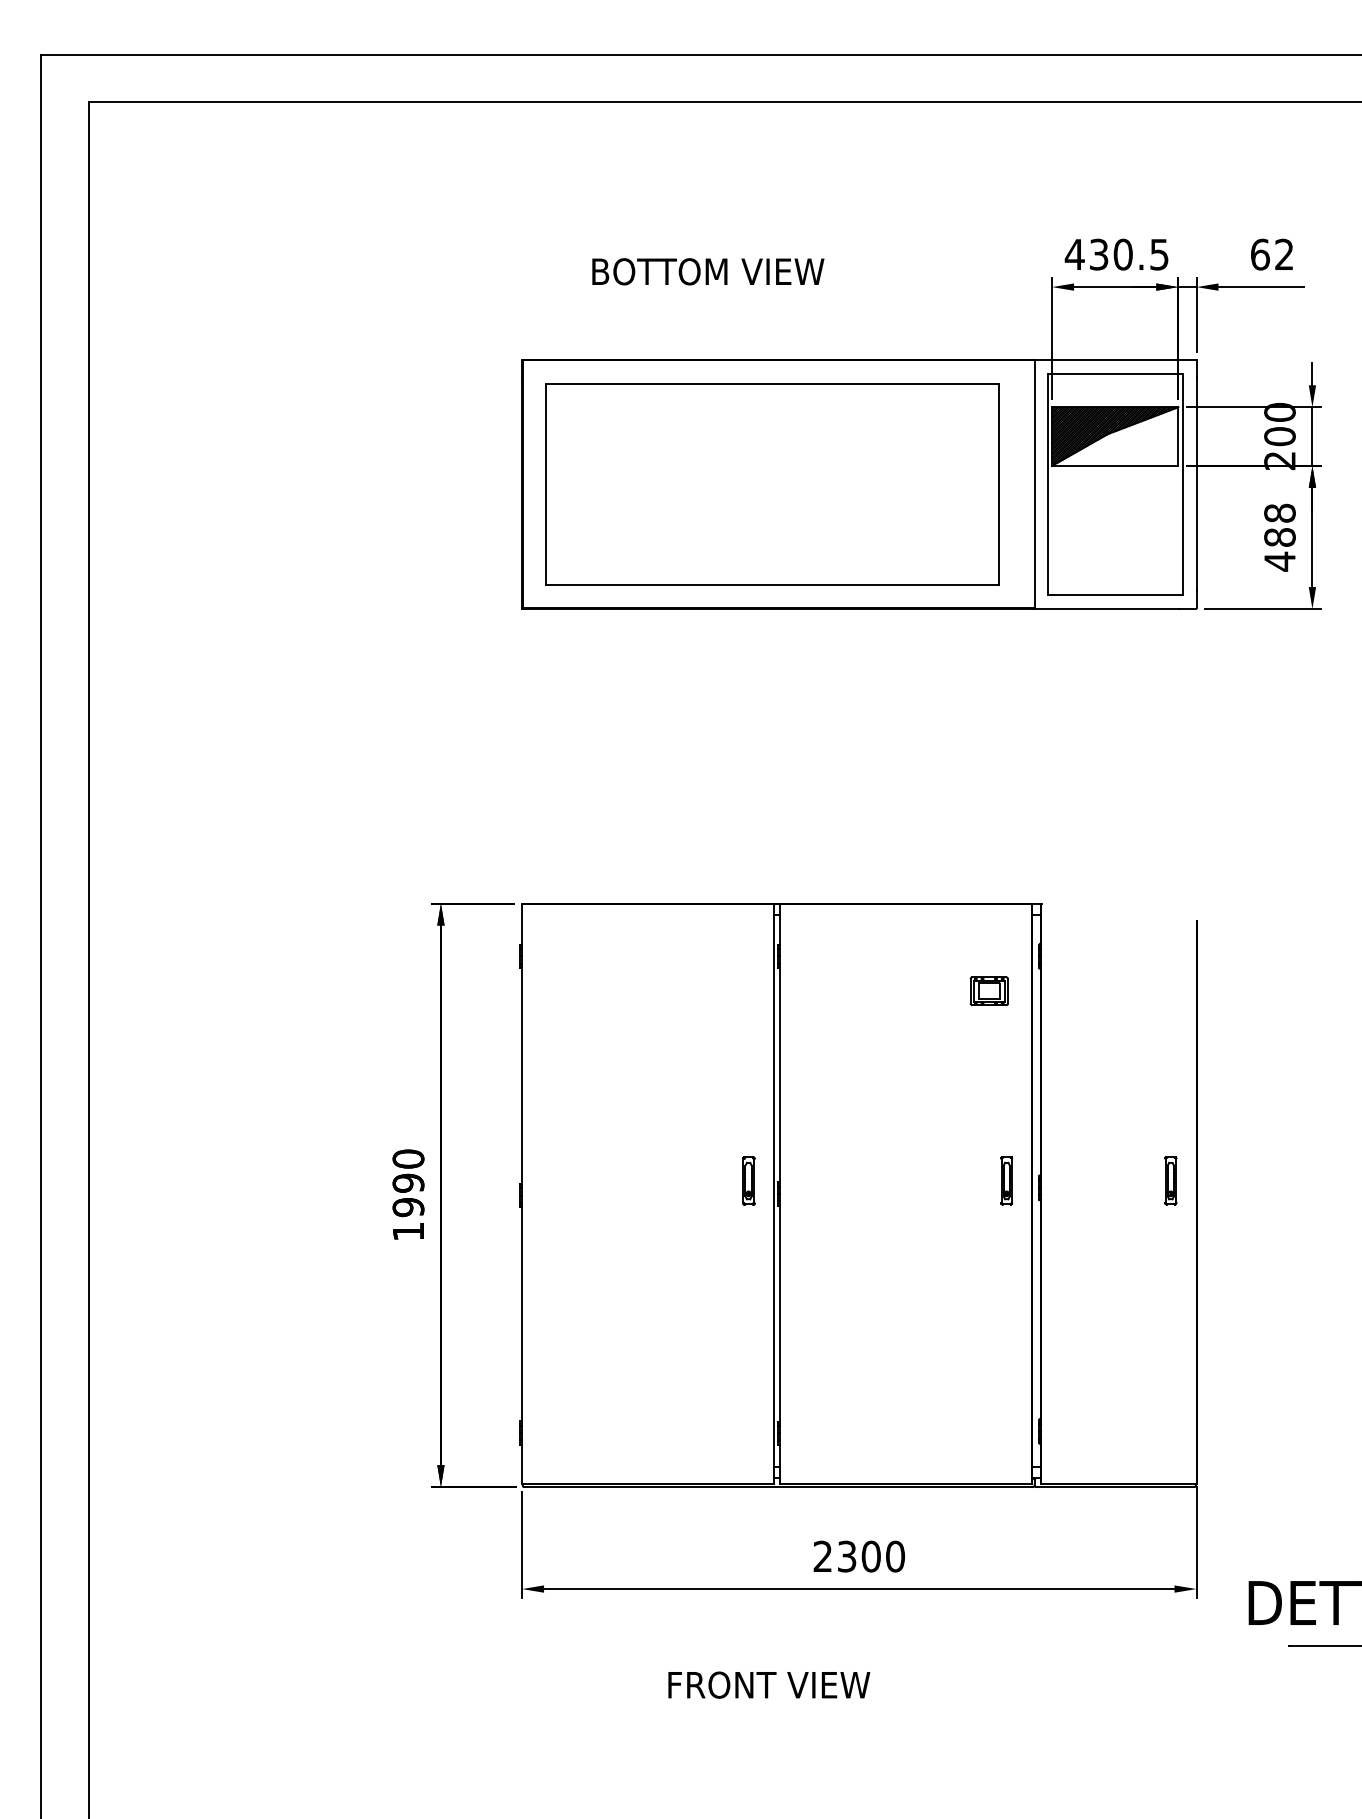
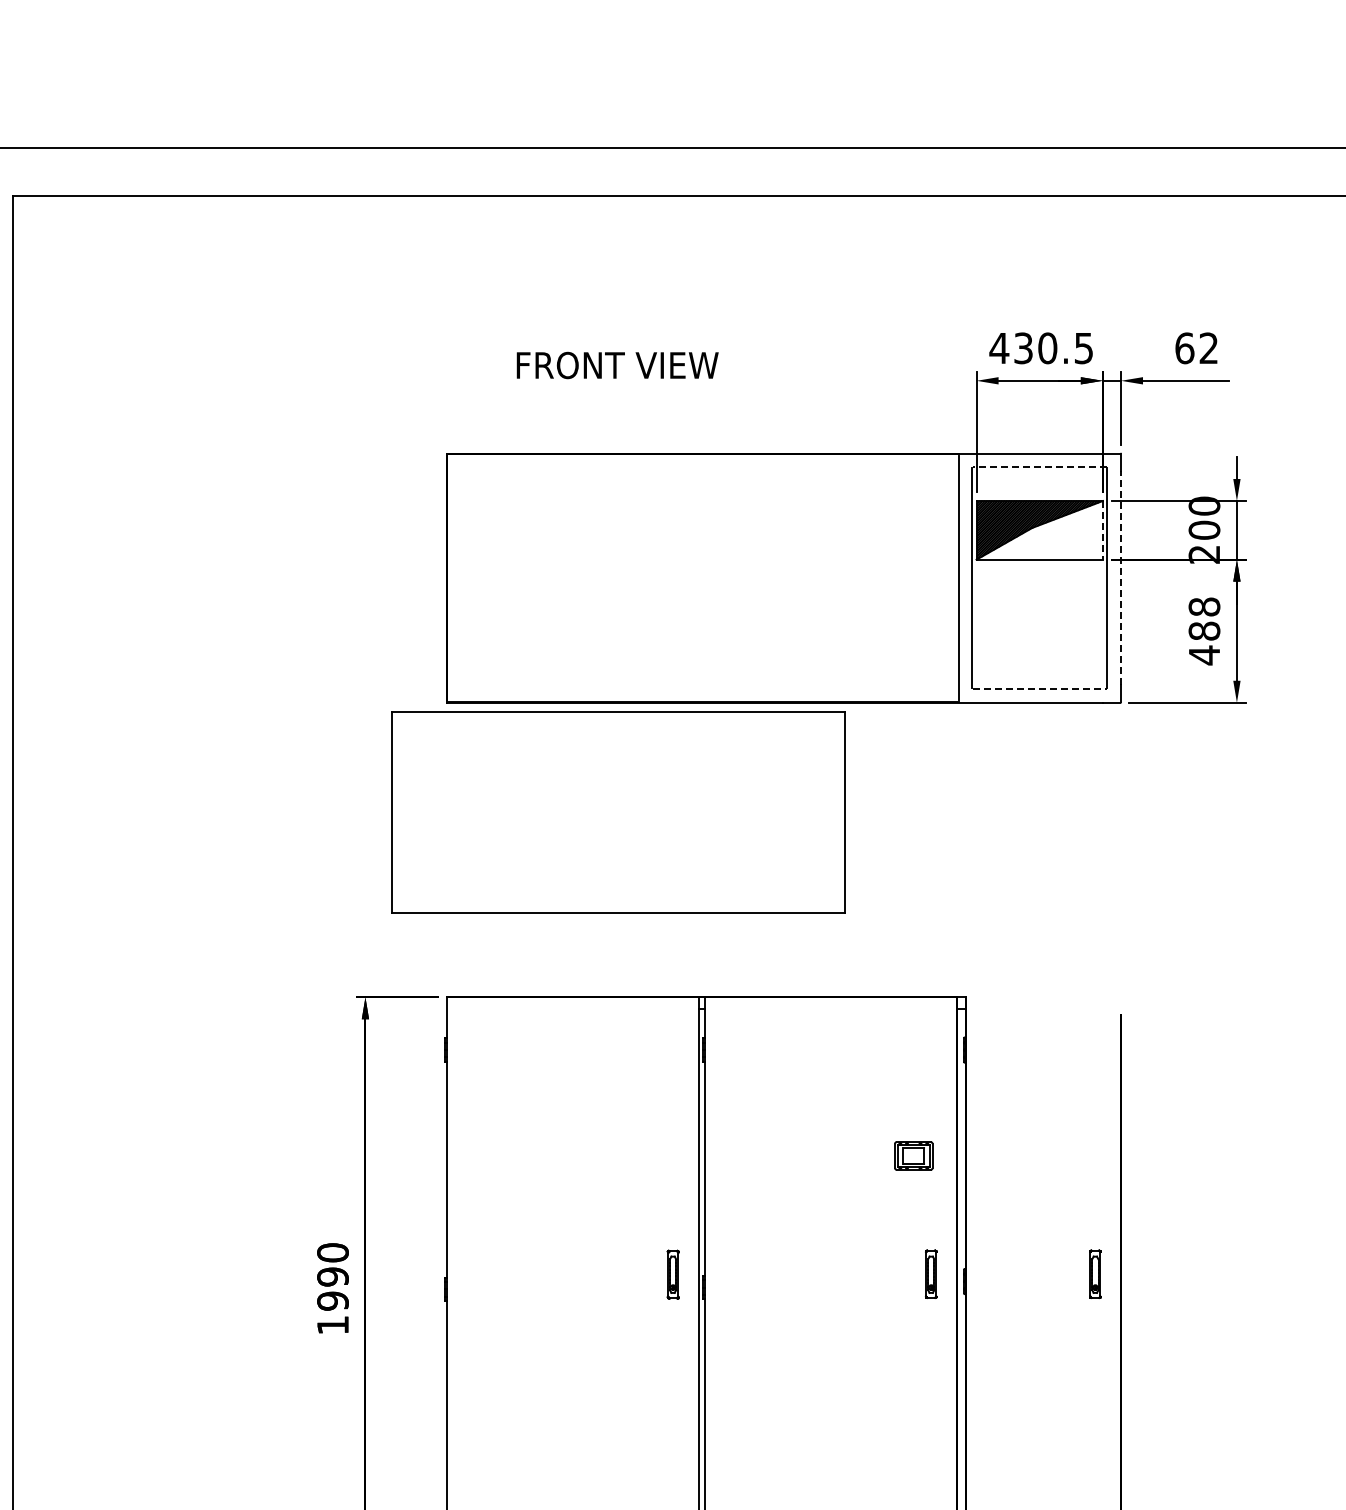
text: (709, 271) -> (634, 365), BOTTOM VIEW -> FRONT VIEW
line: (1115, 373) -> (1040, 467), solid -> dashed
line: (1178, 437) -> (1103, 531), solid -> dashed
line: (1196, 483) -> (1121, 577), solid -> dashed
part: (772, 484) -> (618, 812), moved
line: (1115, 595) -> (1040, 689), solid -> dashed
part: (988, 990) -> (913, 1155), moved

